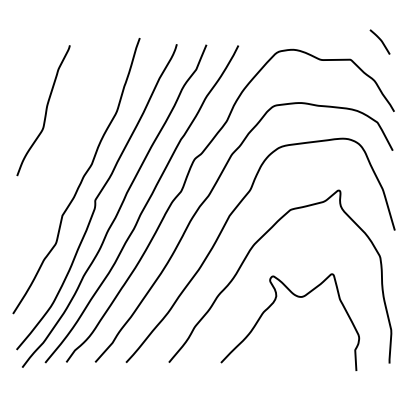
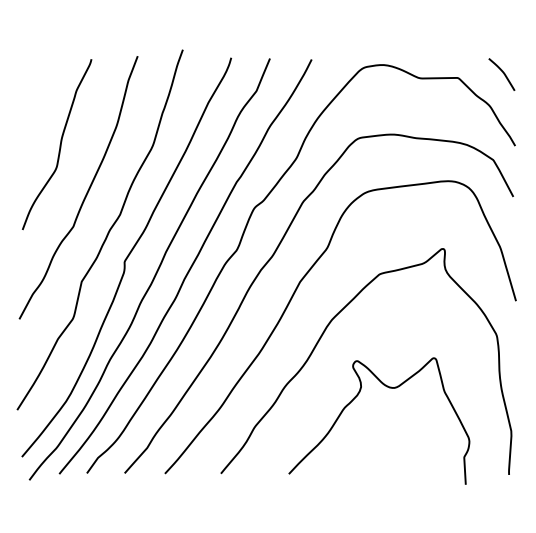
curve: (379, 40) -> (501, 72), moved
curve: (65, 147) -> (85, 192), added

